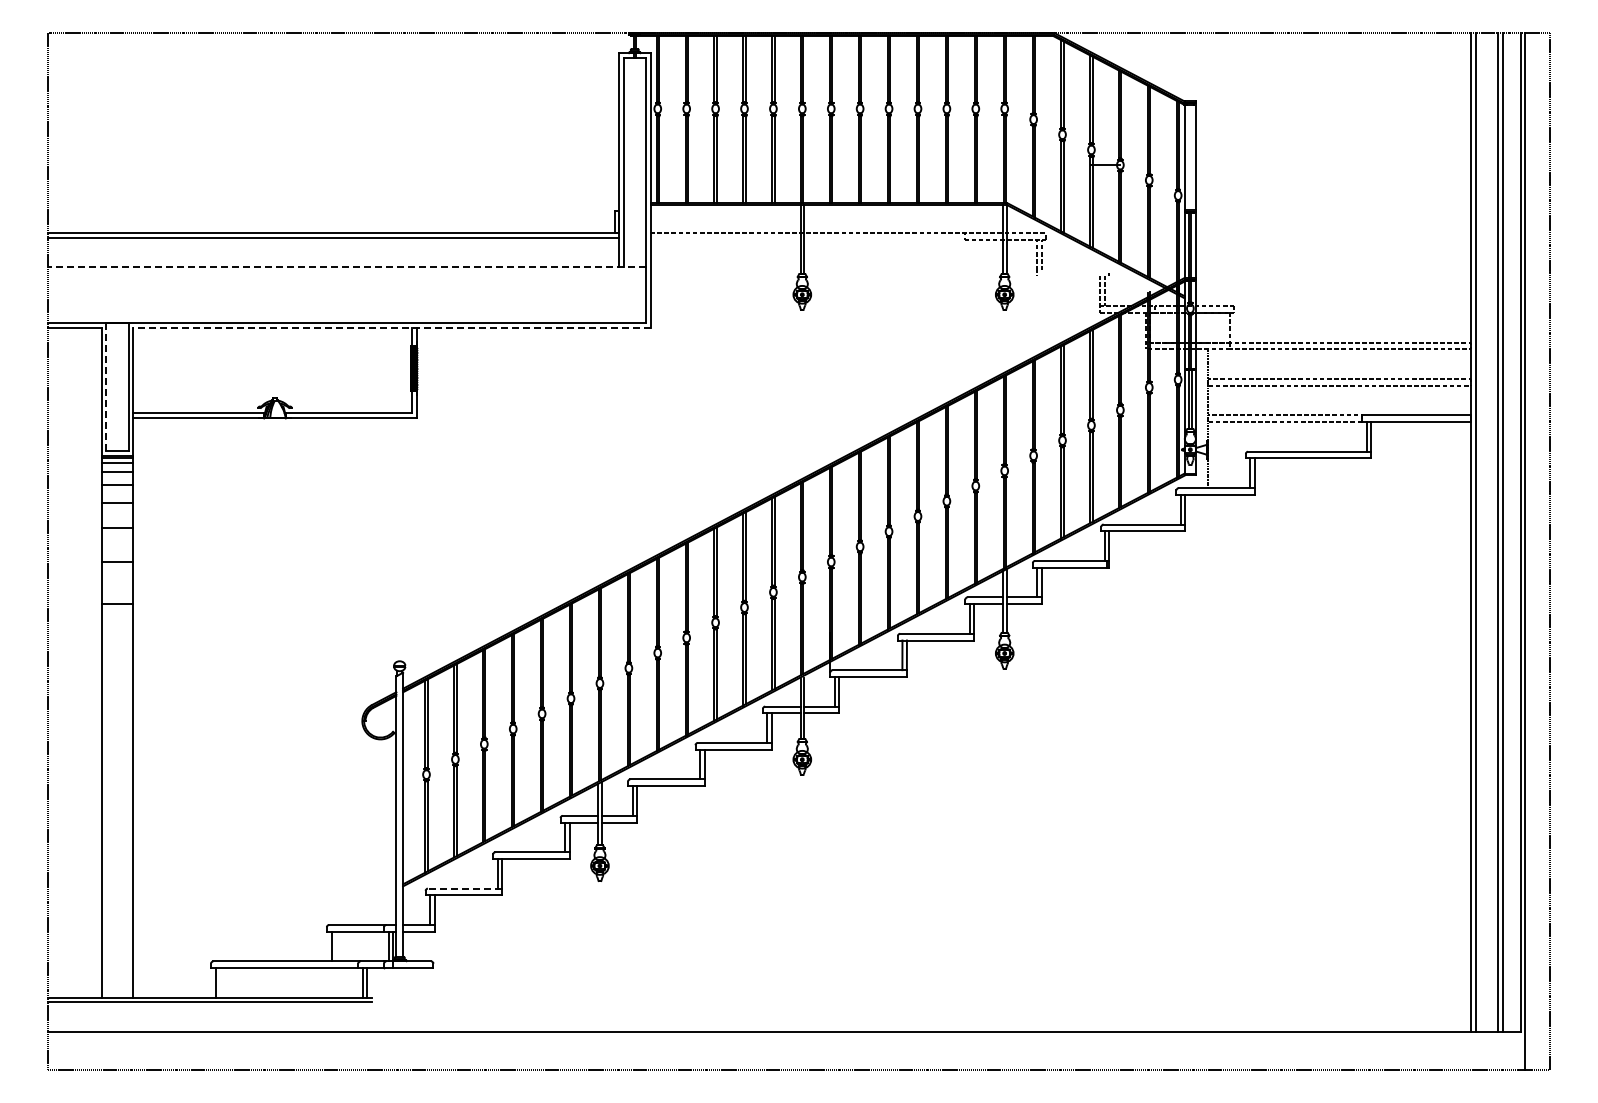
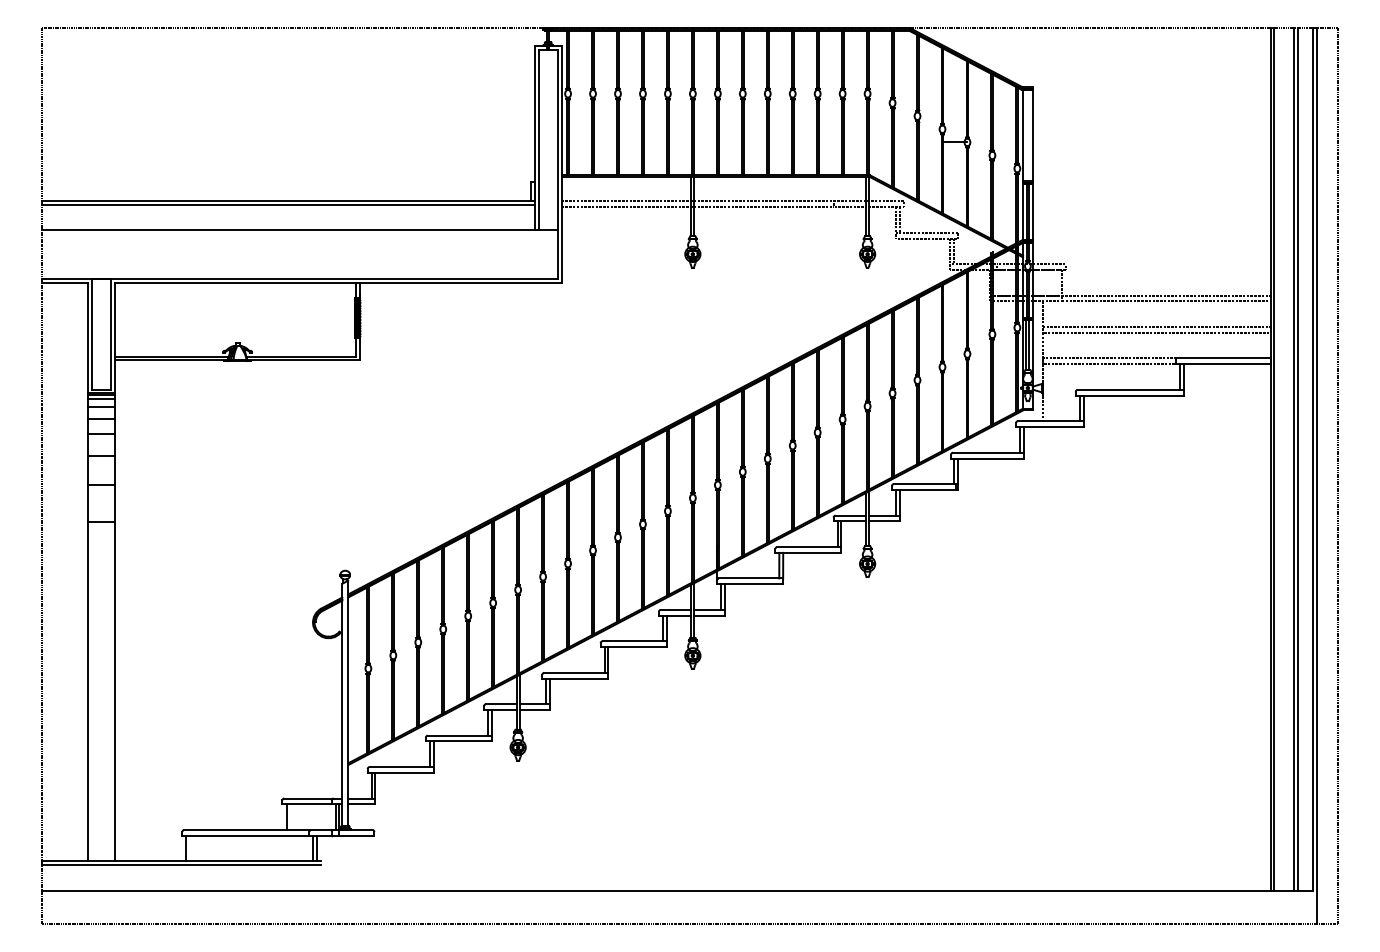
line: (807, 240) -> (697, 207), added
line: (346, 267) -> (299, 230), dashed -> solid
line: (1073, 269) -> (927, 232), added
line: (1073, 276) -> (927, 238), added
line: (391, 327) -> (338, 282), dashed -> solid
line: (106, 387) -> (92, 334), dashed -> solid
line: (464, 888) -> (401, 766), dashed -> solid

